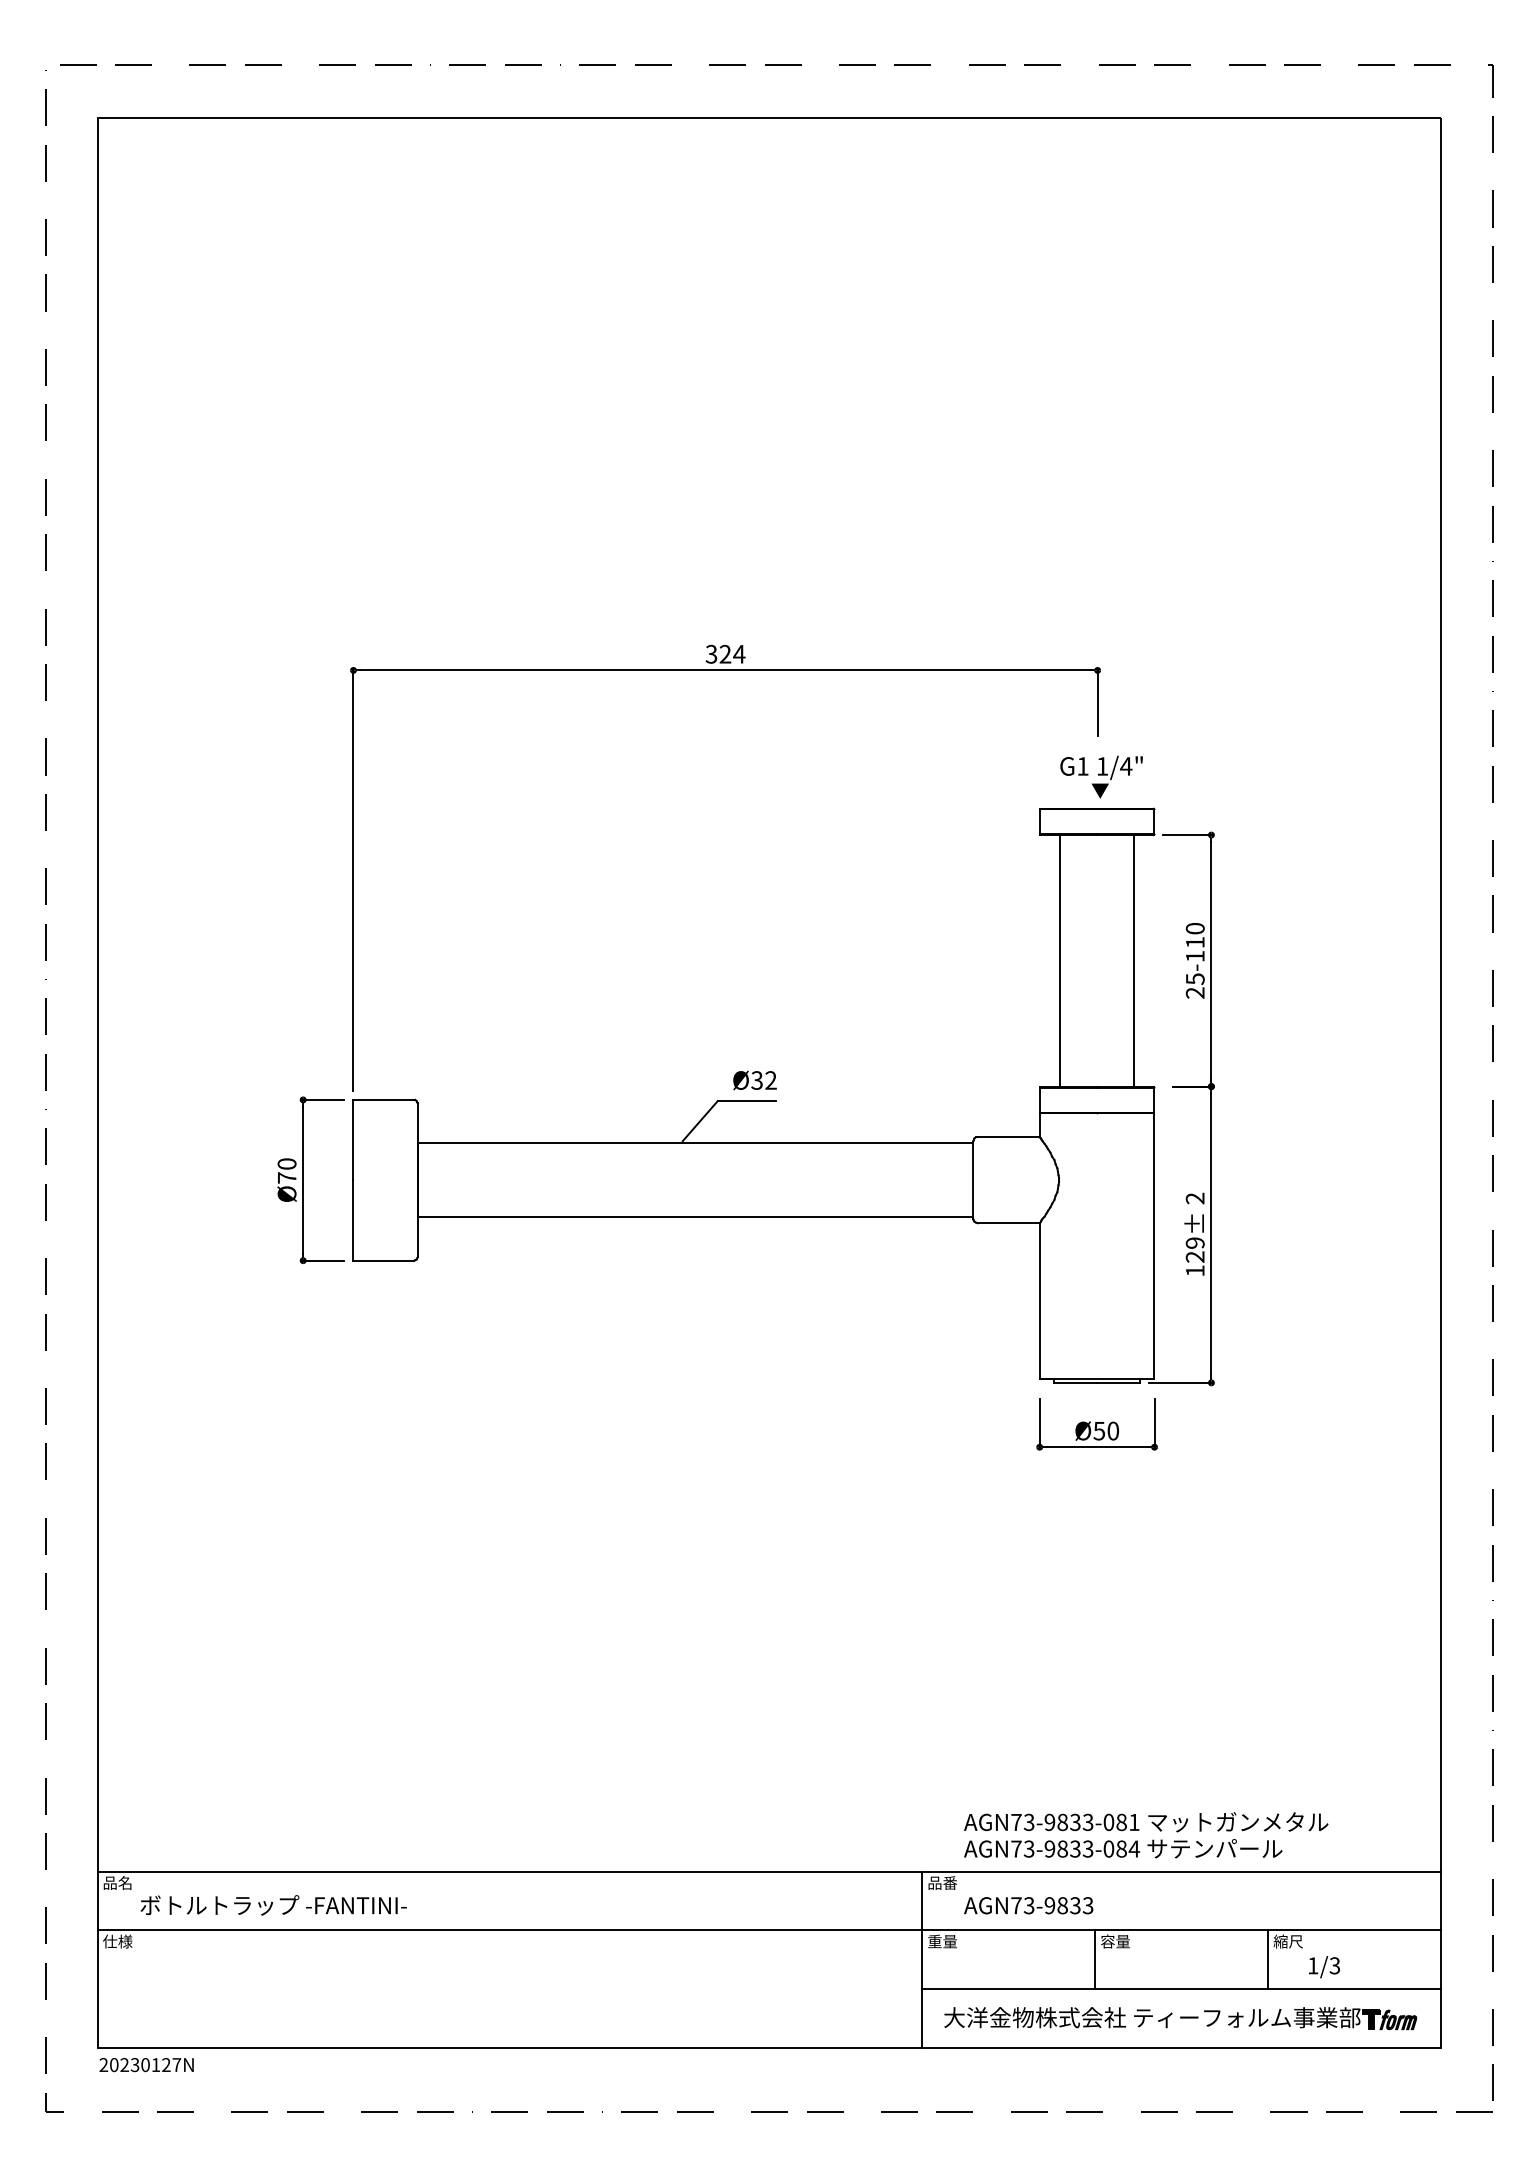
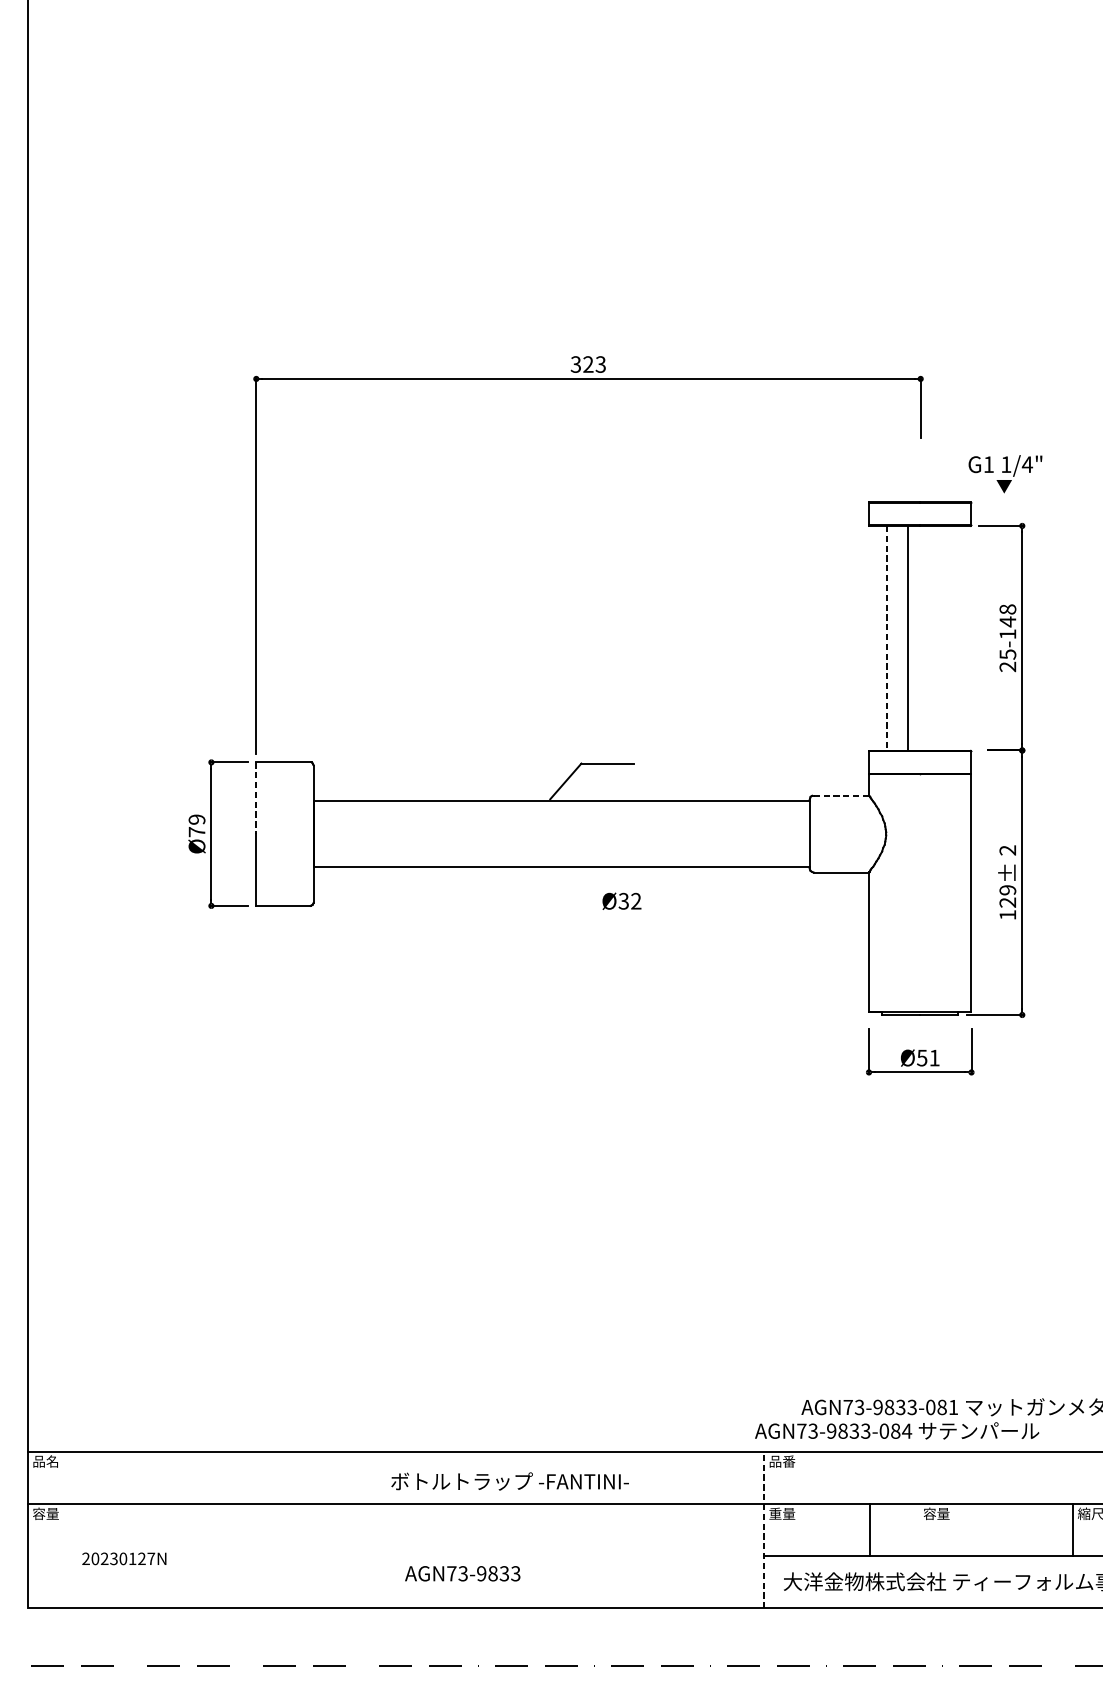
text: (739, 653) -> (600, 363), 324 -> 323
text: (1101, 776) -> (1005, 473), moved
text: (1195, 935) -> (1008, 615), 25-110 -> 25-148
line: (1060, 961) -> (887, 638), solid -> dashed
line: (1133, 961) -> (908, 638), moved
text: (754, 1080) -> (621, 901), moved
line: (1008, 1137) -> (841, 795), solid -> dashed
line: (353, 1140) -> (256, 798), solid -> dashed
text: (286, 1163) -> (196, 819), Ø70 -> Ø79
text: (1113, 1430) -> (934, 1057), Ø50 -> Ø51
text: (1123, 1848) -> (897, 1430), moved
text: (273, 1905) -> (509, 1481), moved
text: (1028, 1905) -> (462, 1573), moved
text: (117, 1941) -> (45, 1513), 仕様 -> 容量
line: (922, 1959) -> (764, 1529), solid -> dashed
line: (1095, 1959) -> (869, 1529), moved
text: (146, 2065) -> (124, 1559), moved

